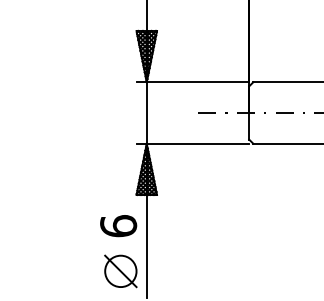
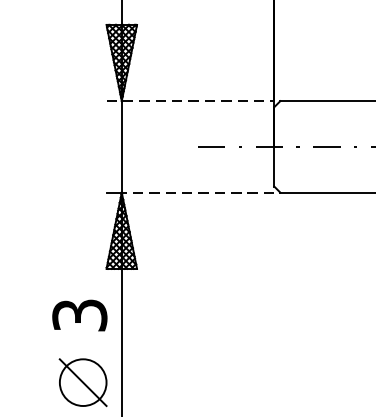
line: (193, 82) -> (191, 101), solid -> dashed
line: (197, 143) -> (197, 192), solid -> dashed
text: (118, 226) -> (79, 315), 6 -> 3

